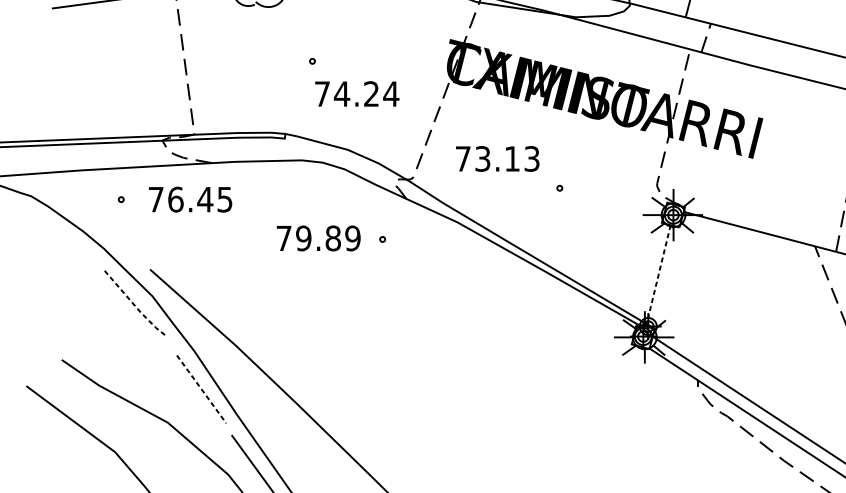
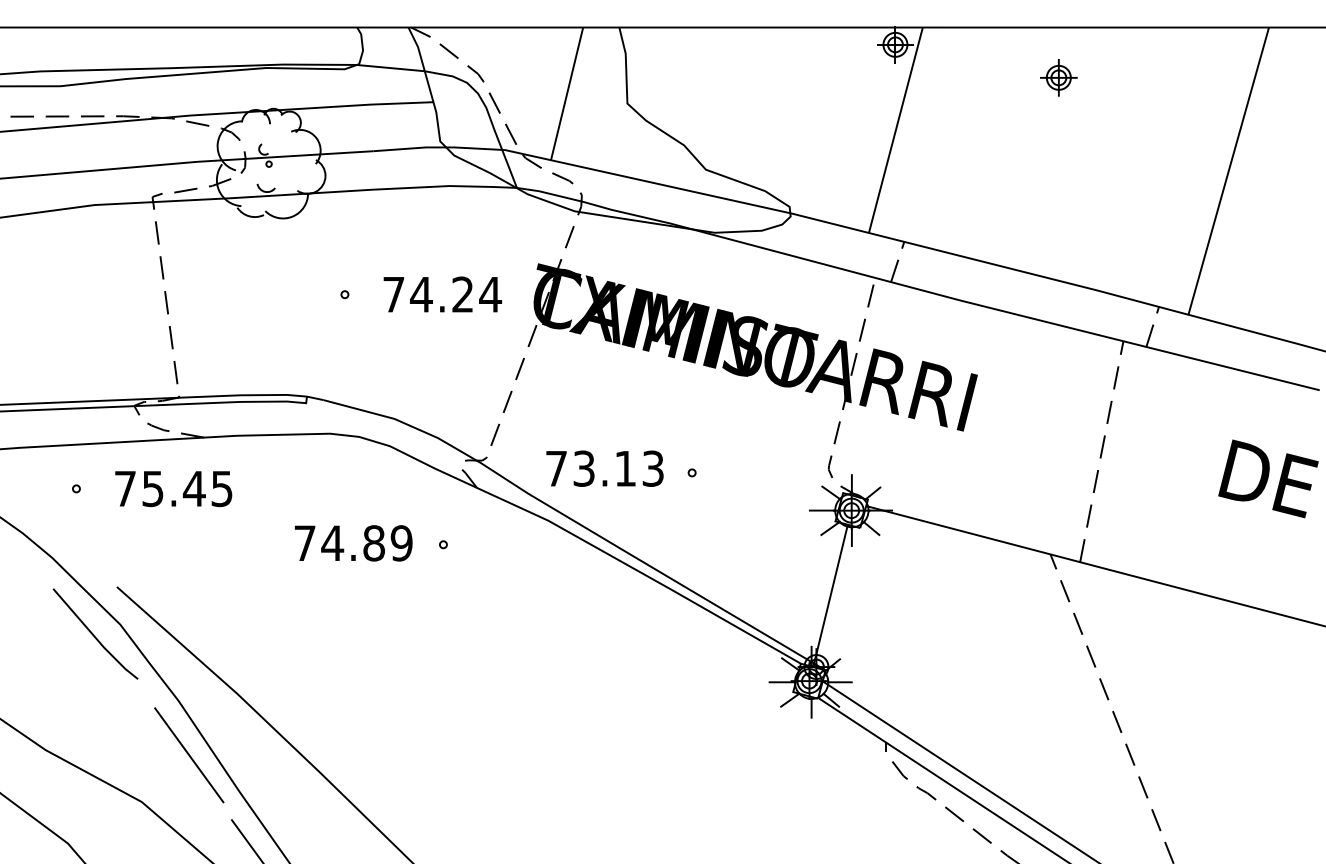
text: (357, 93) -> (442, 294), moved
text: (497, 158) -> (604, 468), moved
text: (176, 199) -> (153, 488), 76.45 -> 75.45
text: (303, 238) -> (332, 543), 79.89 -> 74.89
line: (658, 274) -> (830, 594), dashed -> solid
line: (134, 305) -> (94, 637), dashed -> solid
line: (201, 389) -> (189, 755), dashed -> solid

